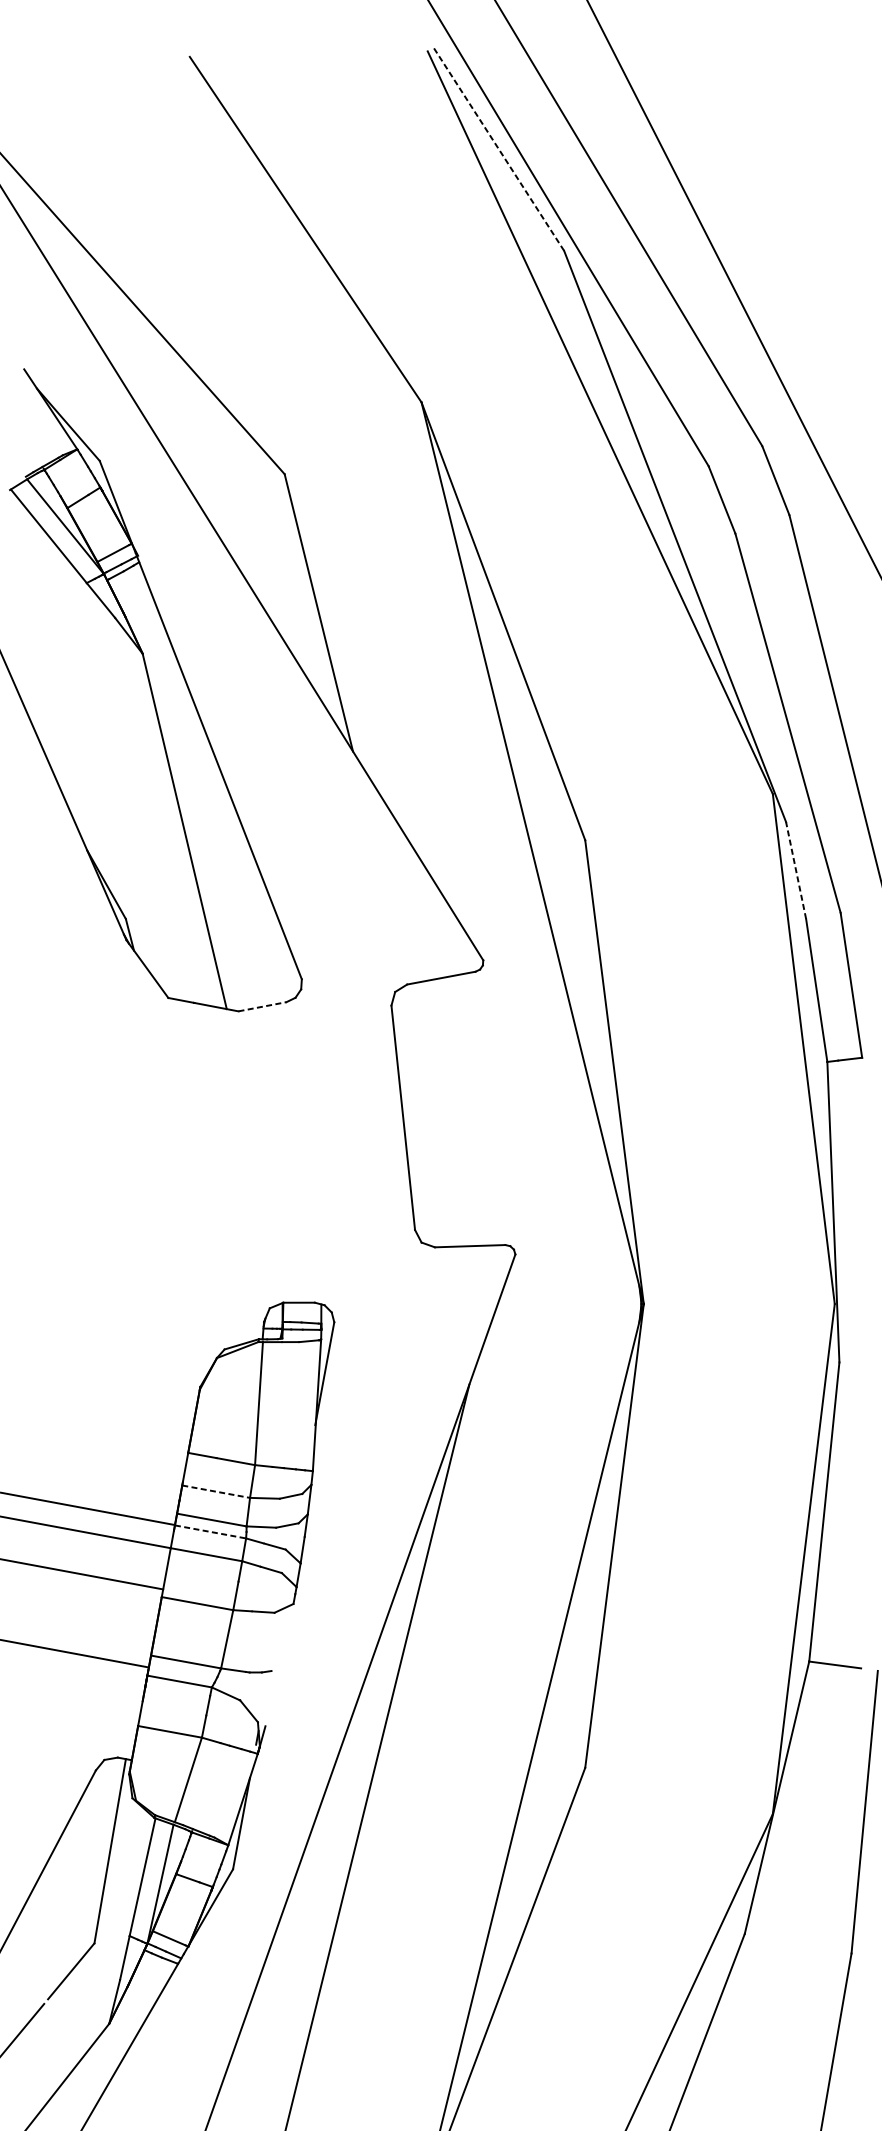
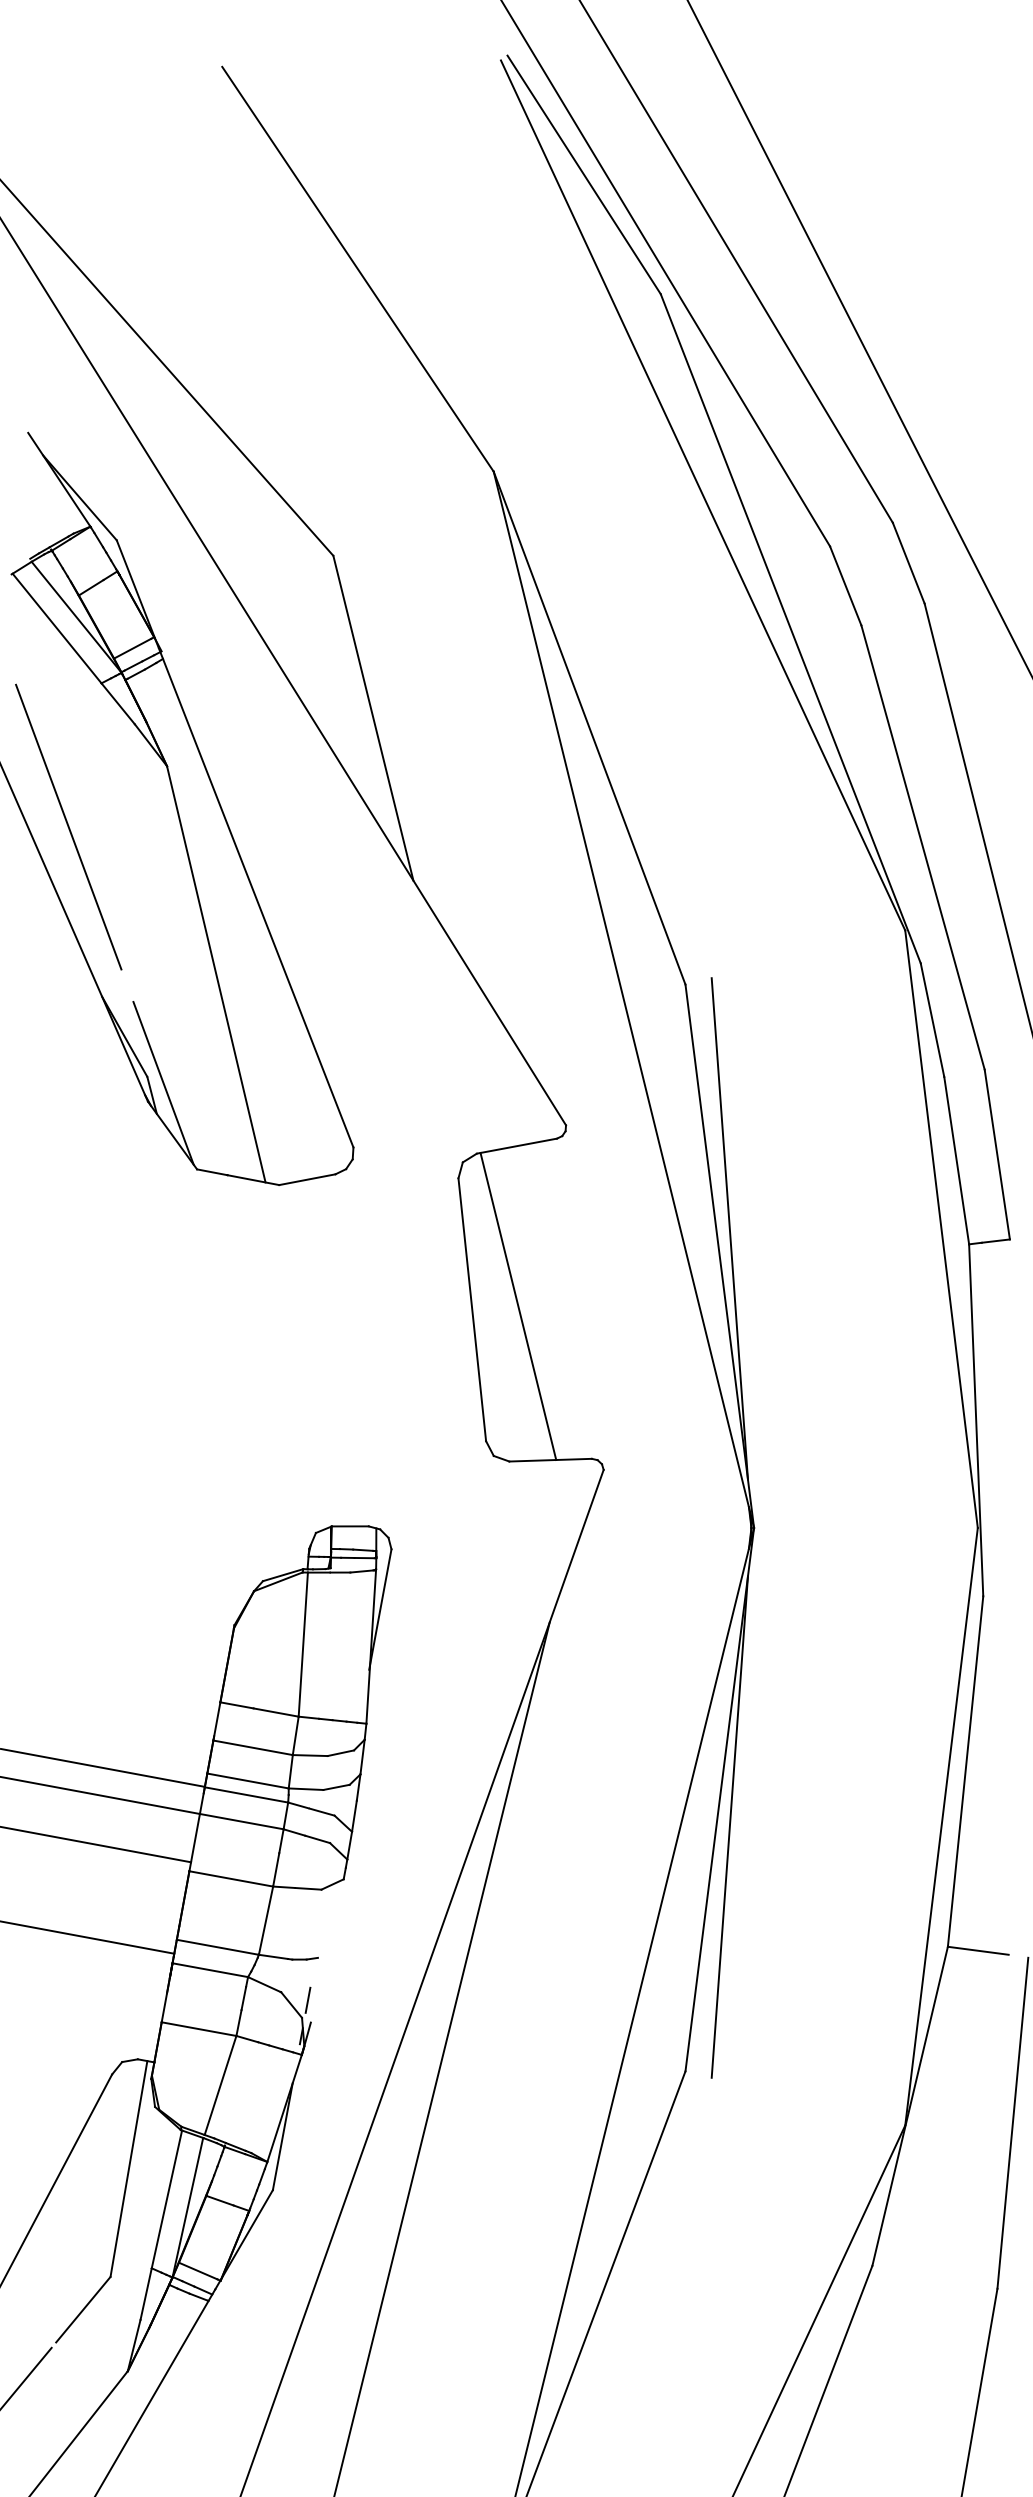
line: (499, 148) -> (584, 174), dashed -> solid
line: (58, 705) -> (68, 826), added
line: (796, 870) -> (932, 1019), dashed -> solid
line: (139, 923) -> (163, 1082), added
line: (262, 1006) -> (307, 1179), dashed -> solid
line: (622, 1048) -> (729, 1228), added
line: (442, 1115) -> (518, 1306), added
line: (216, 1491) -> (253, 1747), dashed -> solid
line: (210, 1532) -> (246, 1795), dashed -> solid
line: (622, 1558) -> (729, 1826), added
line: (262, 1706) -> (307, 1999), added

